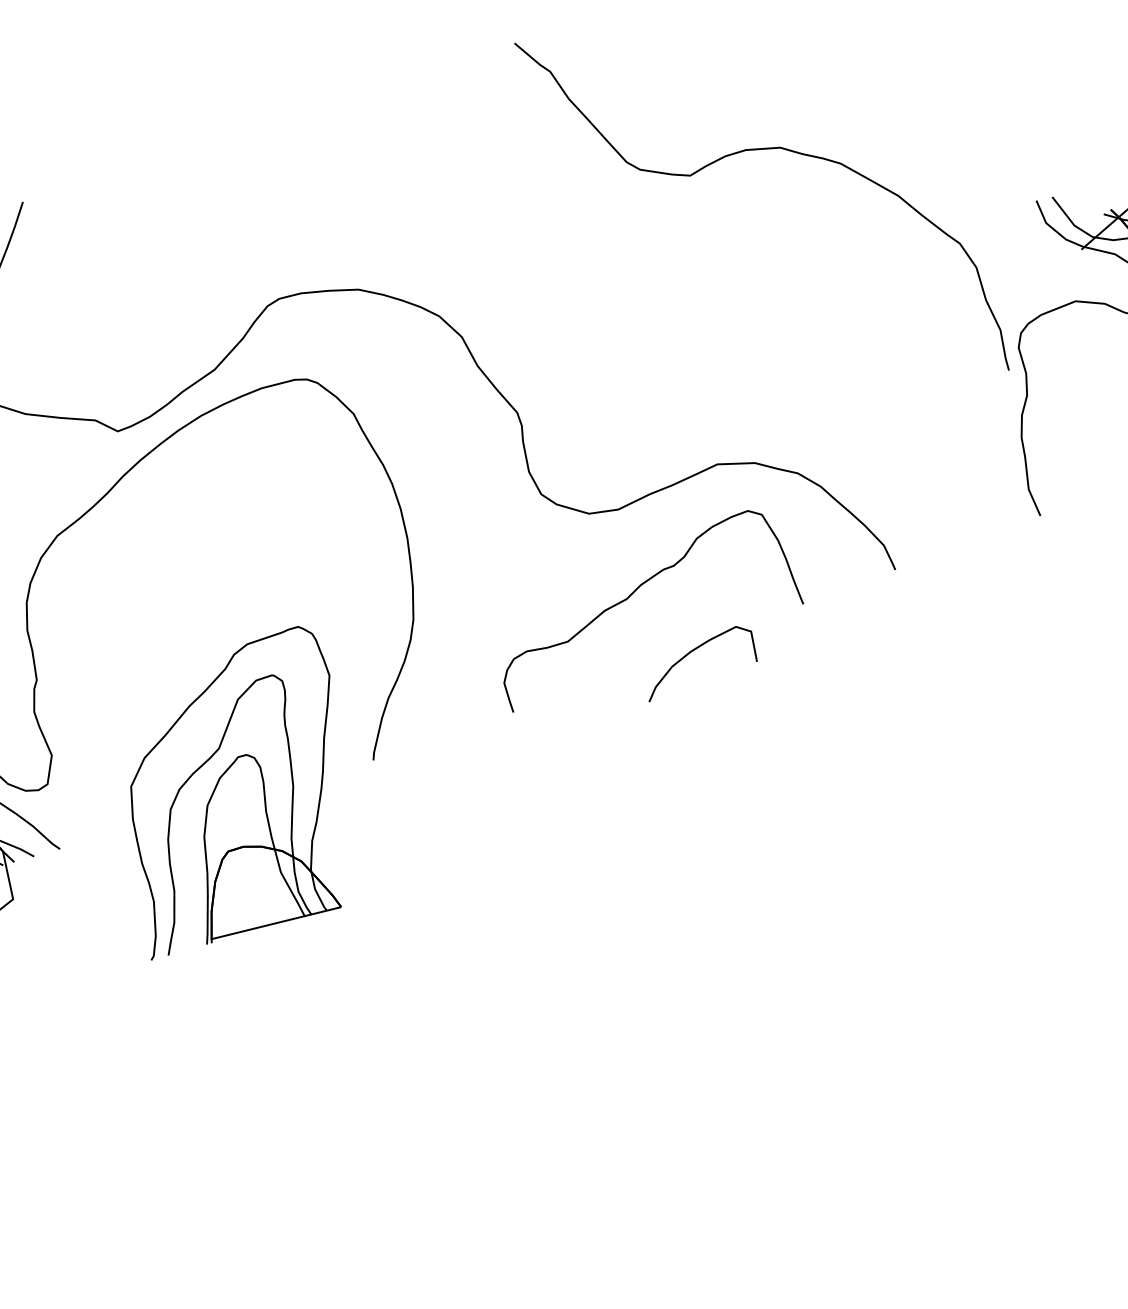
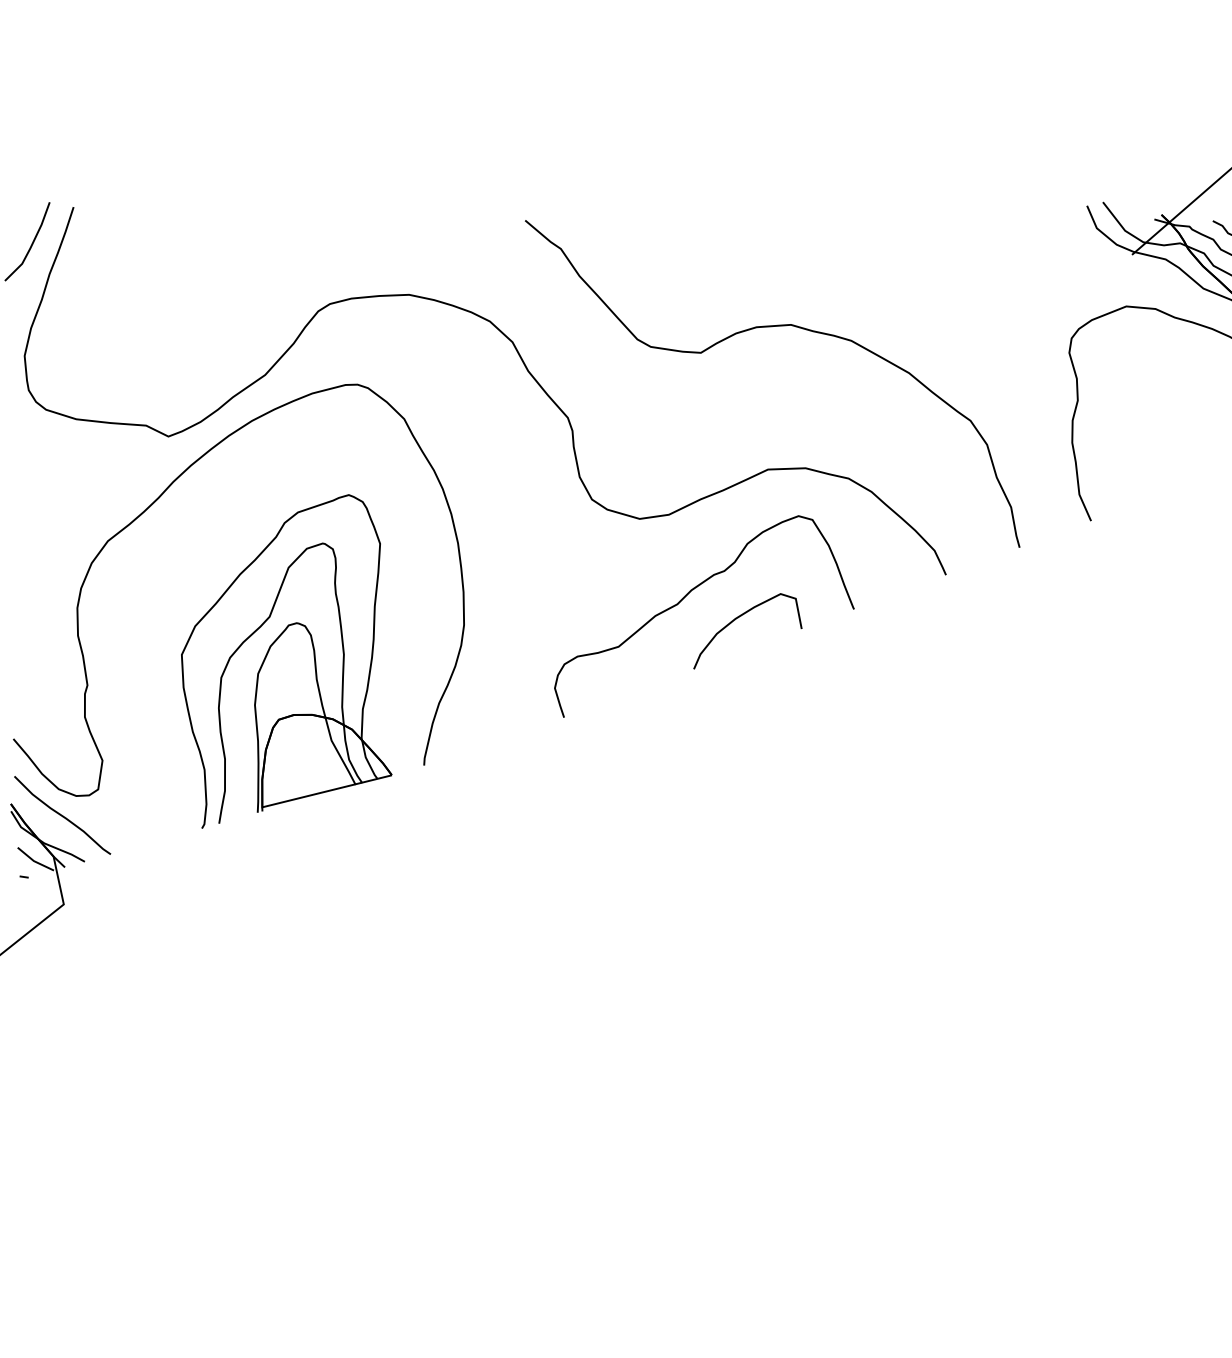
curve: (760, 150) -> (771, 327), moved
curve: (693, 651) -> (738, 618), moved
part: (217, 785) -> (268, 653), moved

